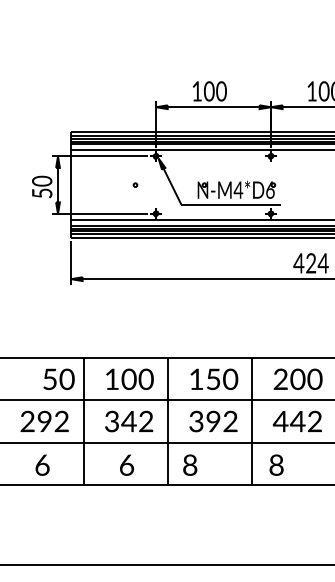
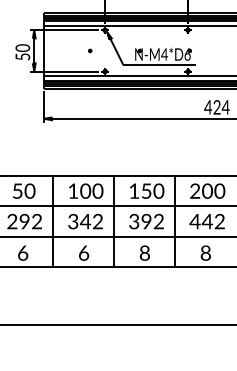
text: (58, 378) -> (23, 190), moved
text: (190, 464) -> (145, 252), moved
text: (276, 464) -> (205, 252), moved

